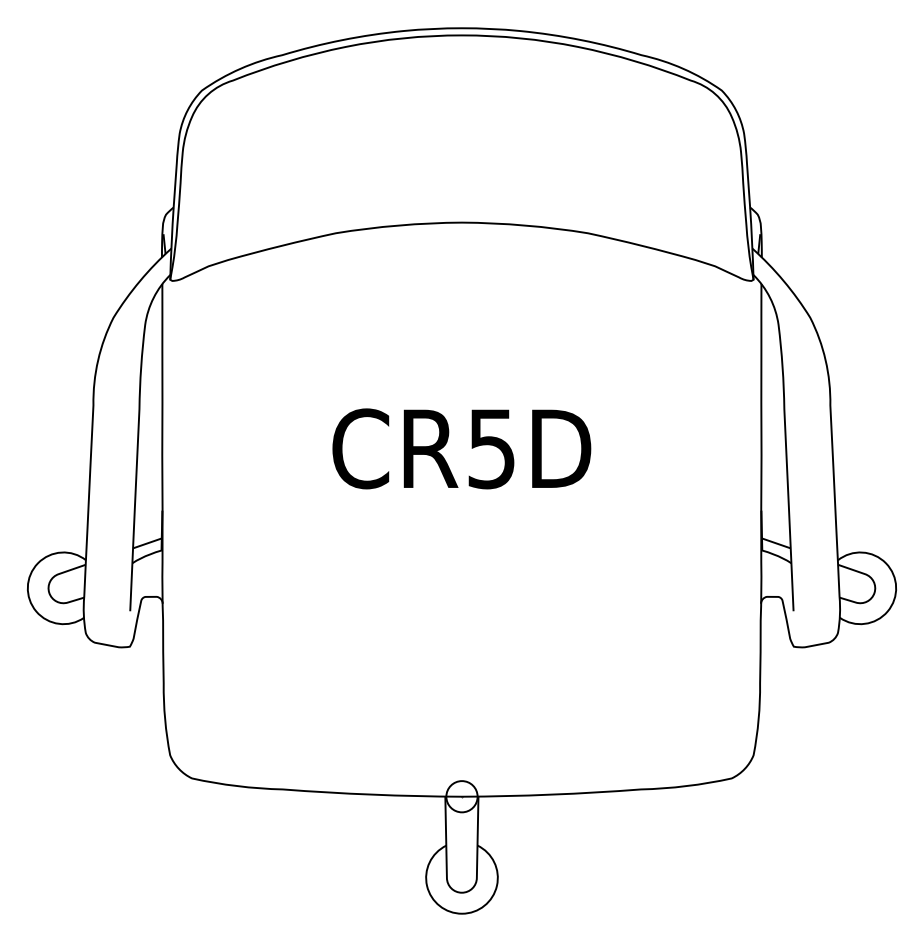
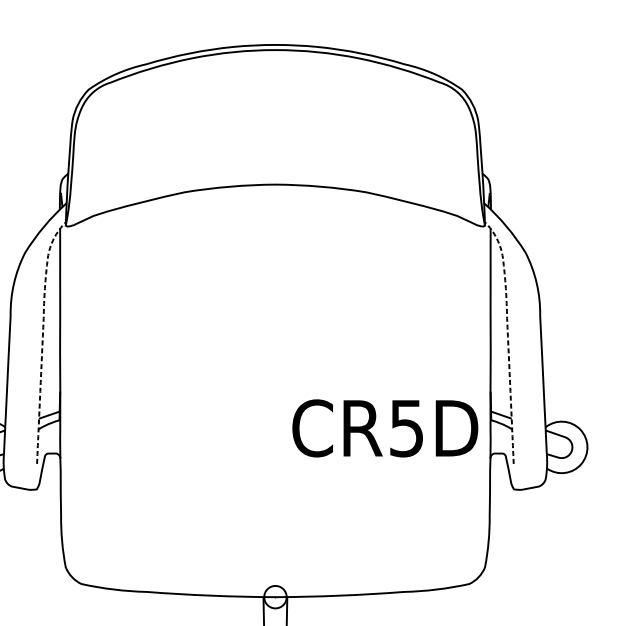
line: (138, 429) -> (43, 333), solid -> dashed
line: (785, 429) -> (507, 333), solid -> dashed
text: (461, 448) -> (385, 428), moved

